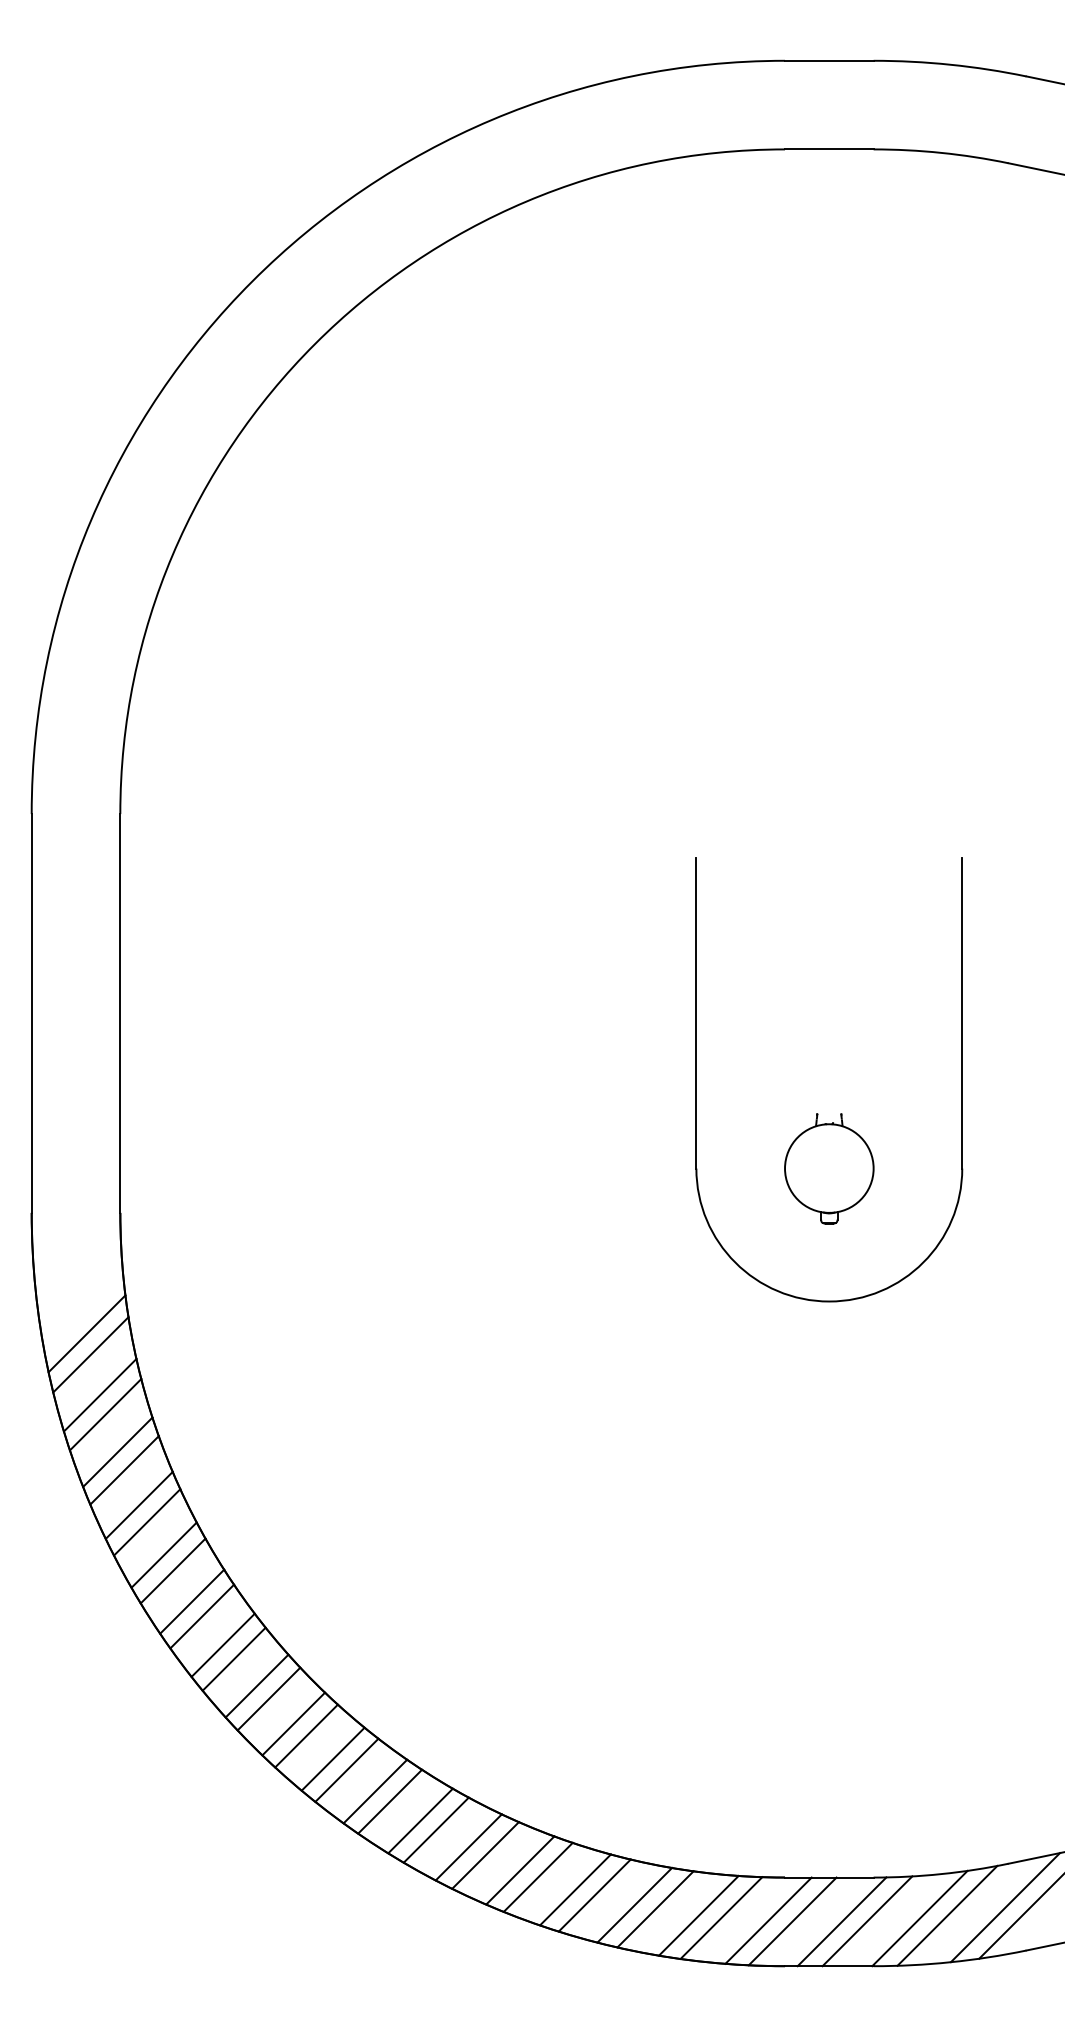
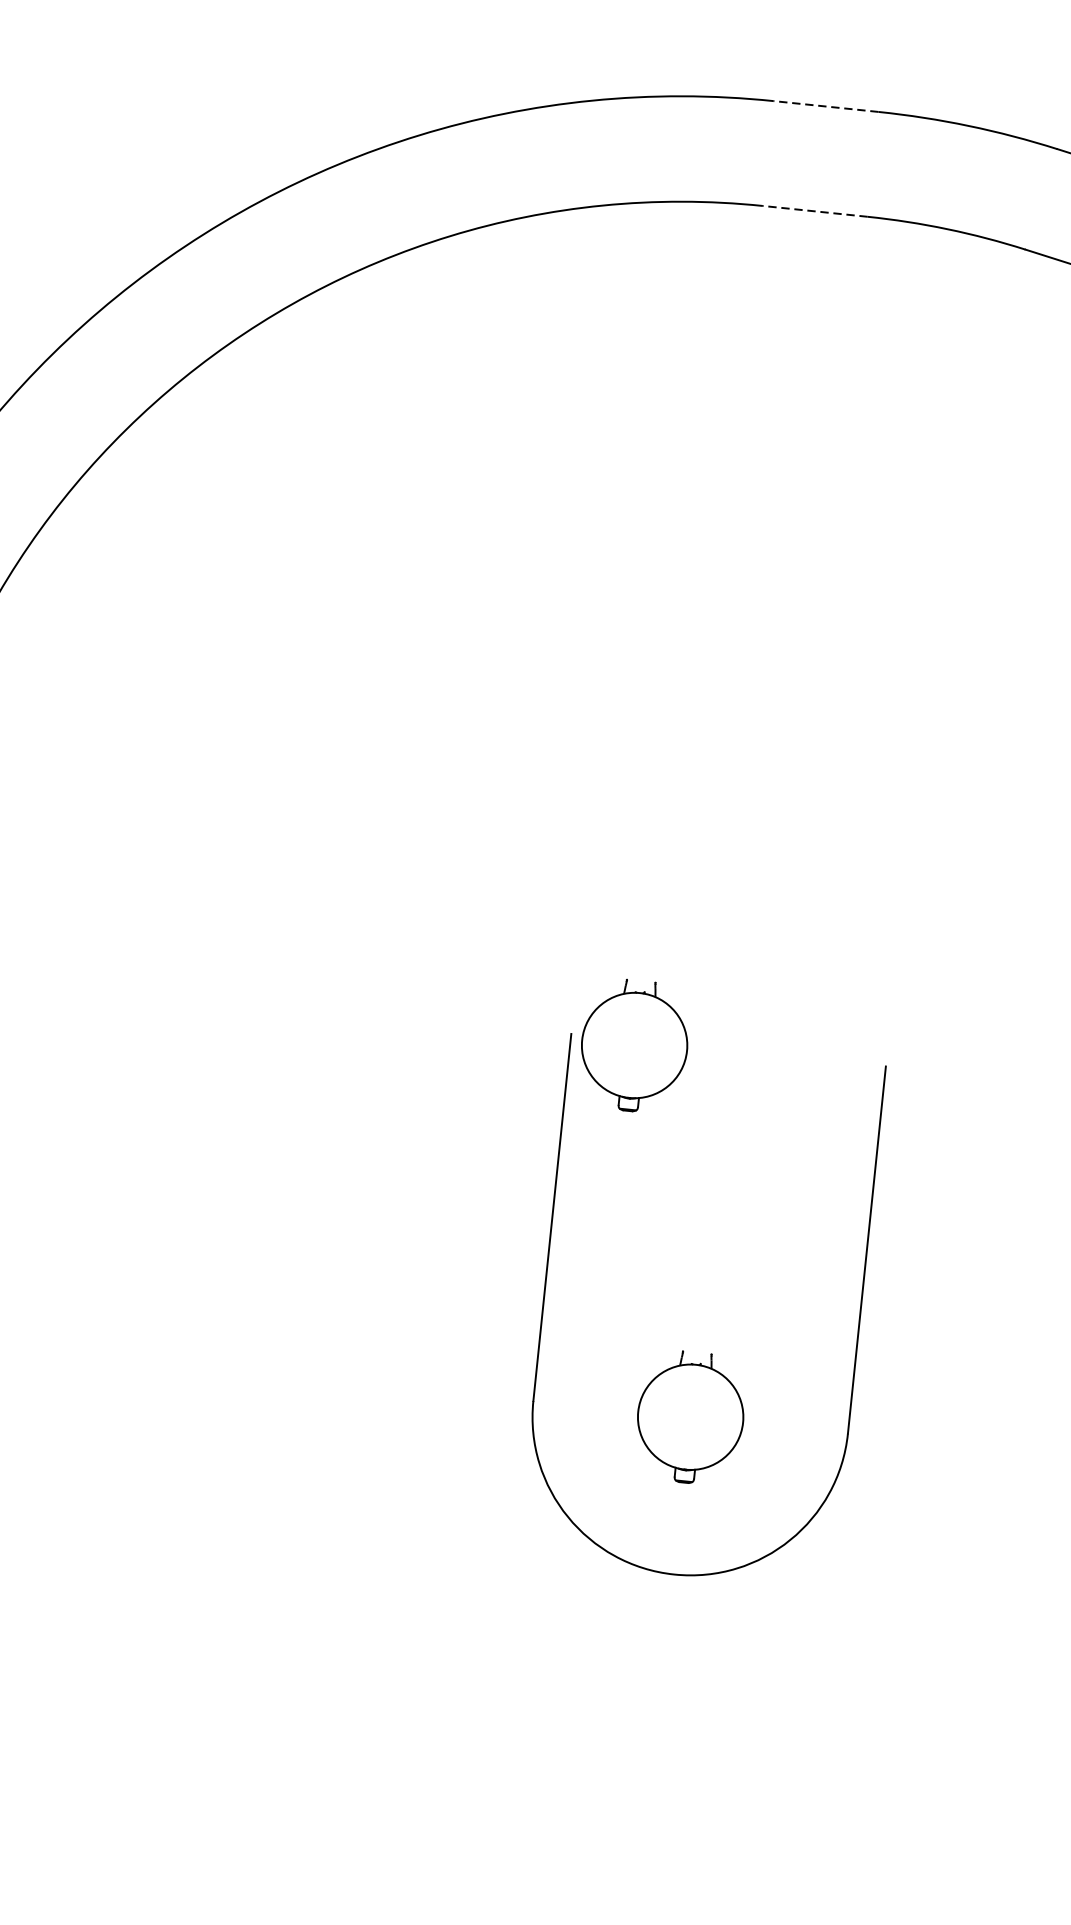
line: (828, 60) -> (825, 106), solid -> dashed
line: (828, 149) -> (814, 211), solid -> dashed
part: (750, 862) -> (634, 1045), added

